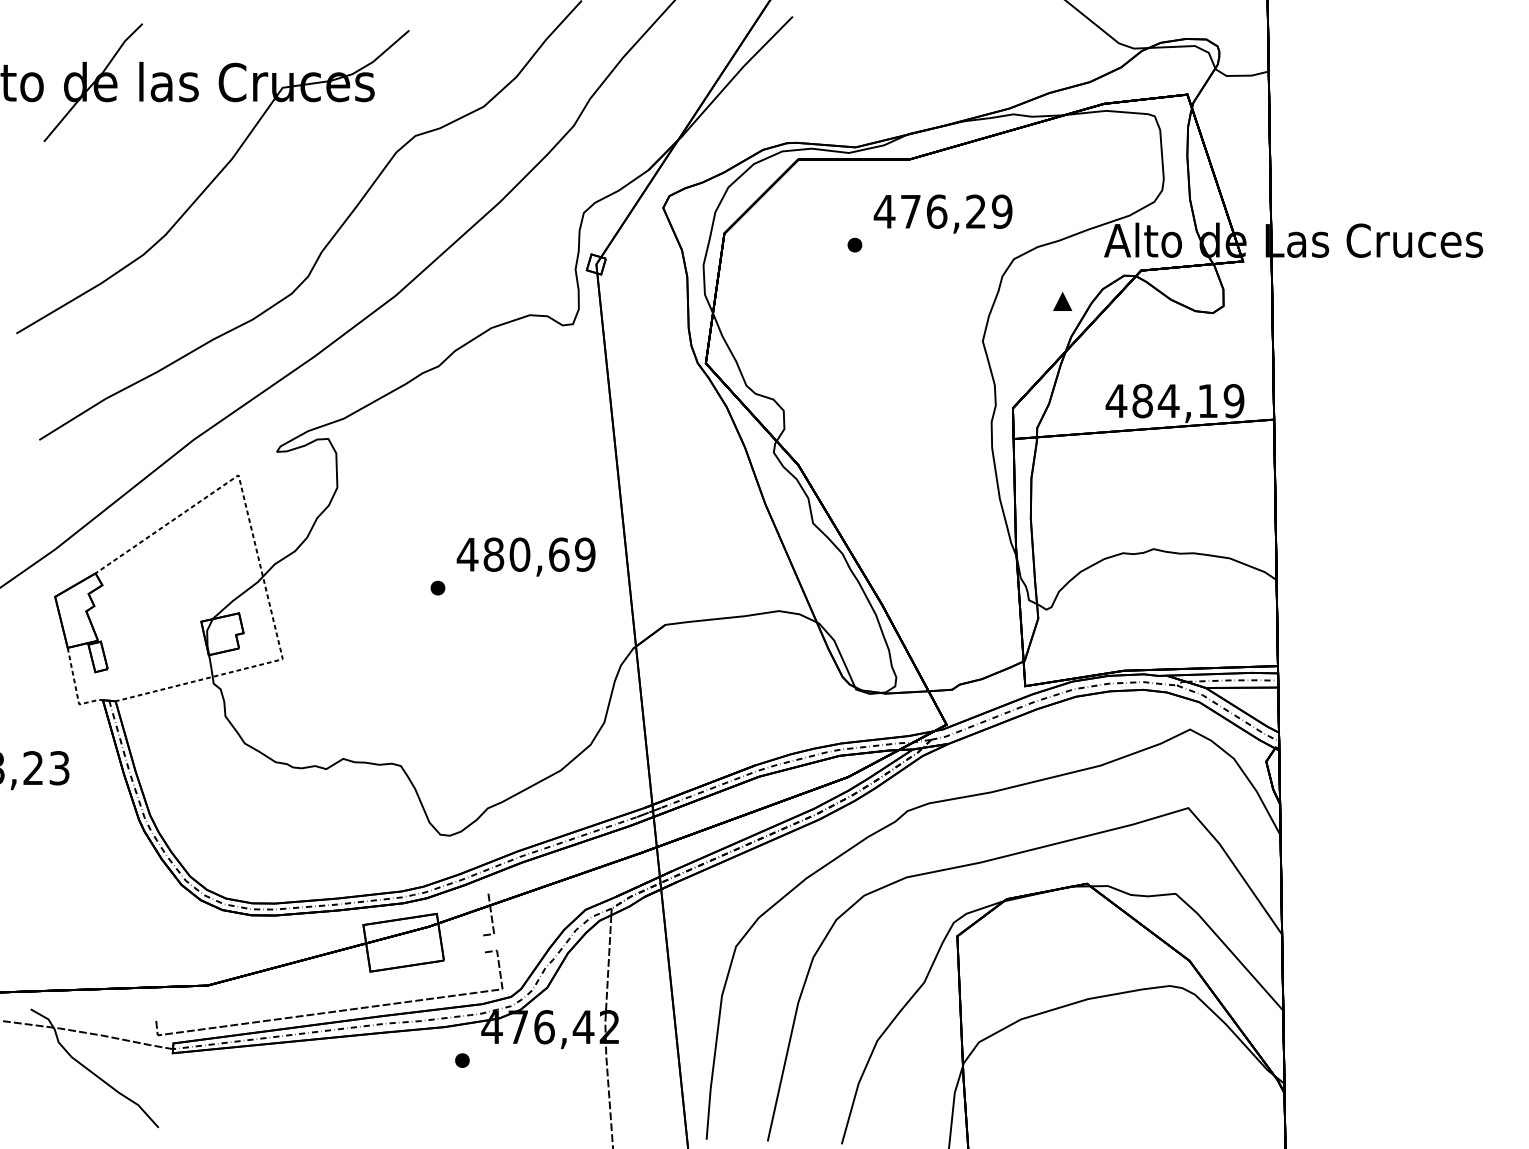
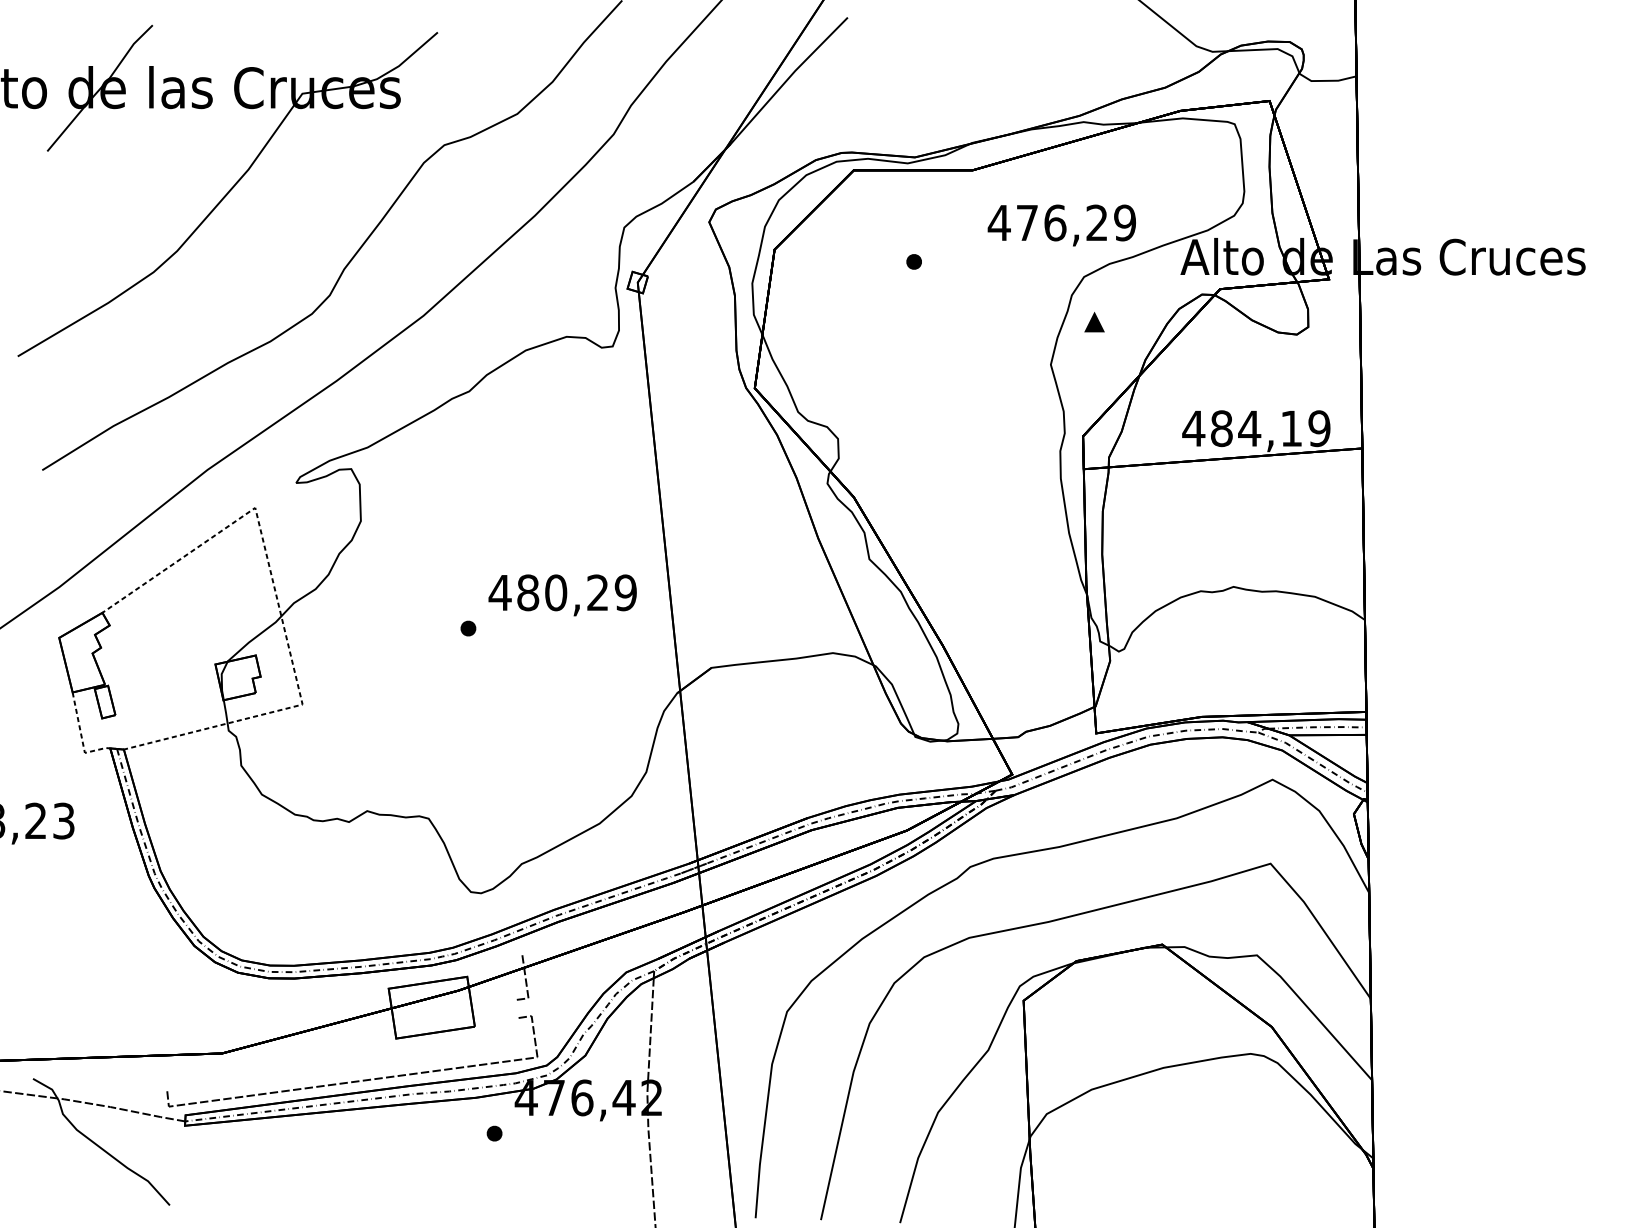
text: (942, 213) -> (1061, 224), moved
part: (1062, 301) -> (1094, 322), moved
text: (559, 554) -> (598, 592), 480,69 -> 480,29

